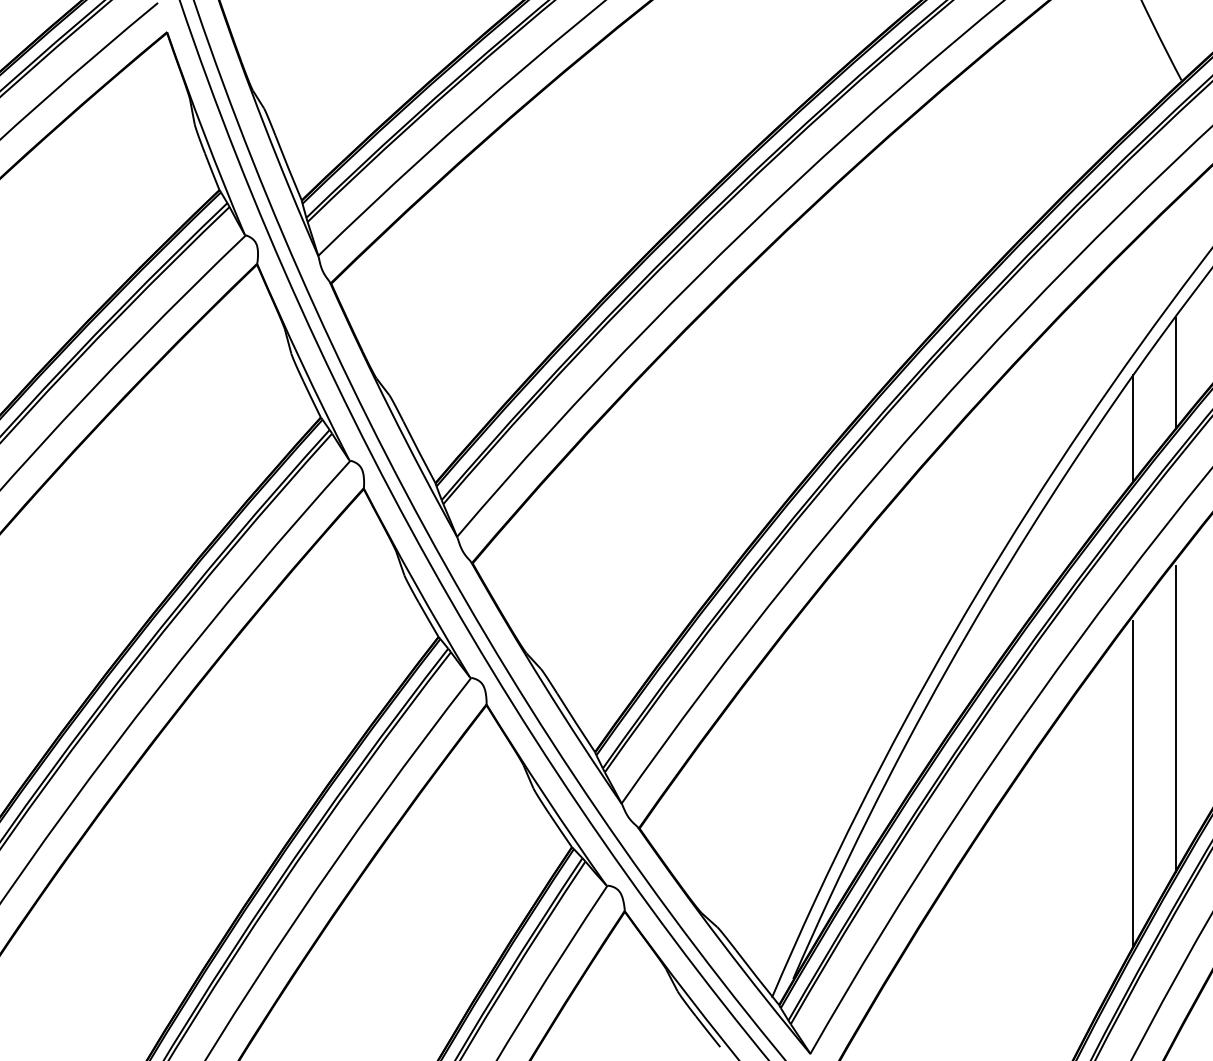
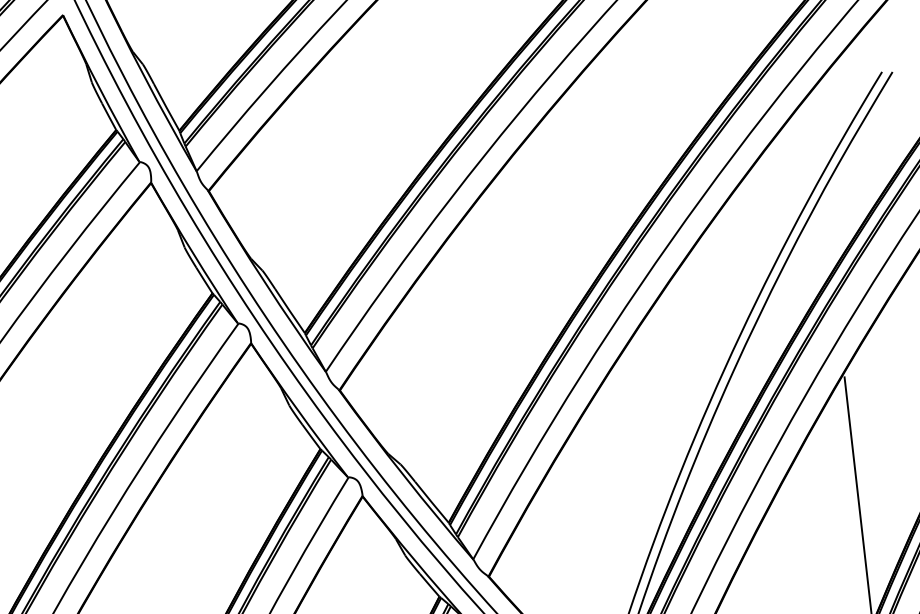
line: (1175, 373) -> (855, 186), removed
line: (1133, 428) -> (828, 231), removed
line: (1175, 718) -> (884, 447), removed

